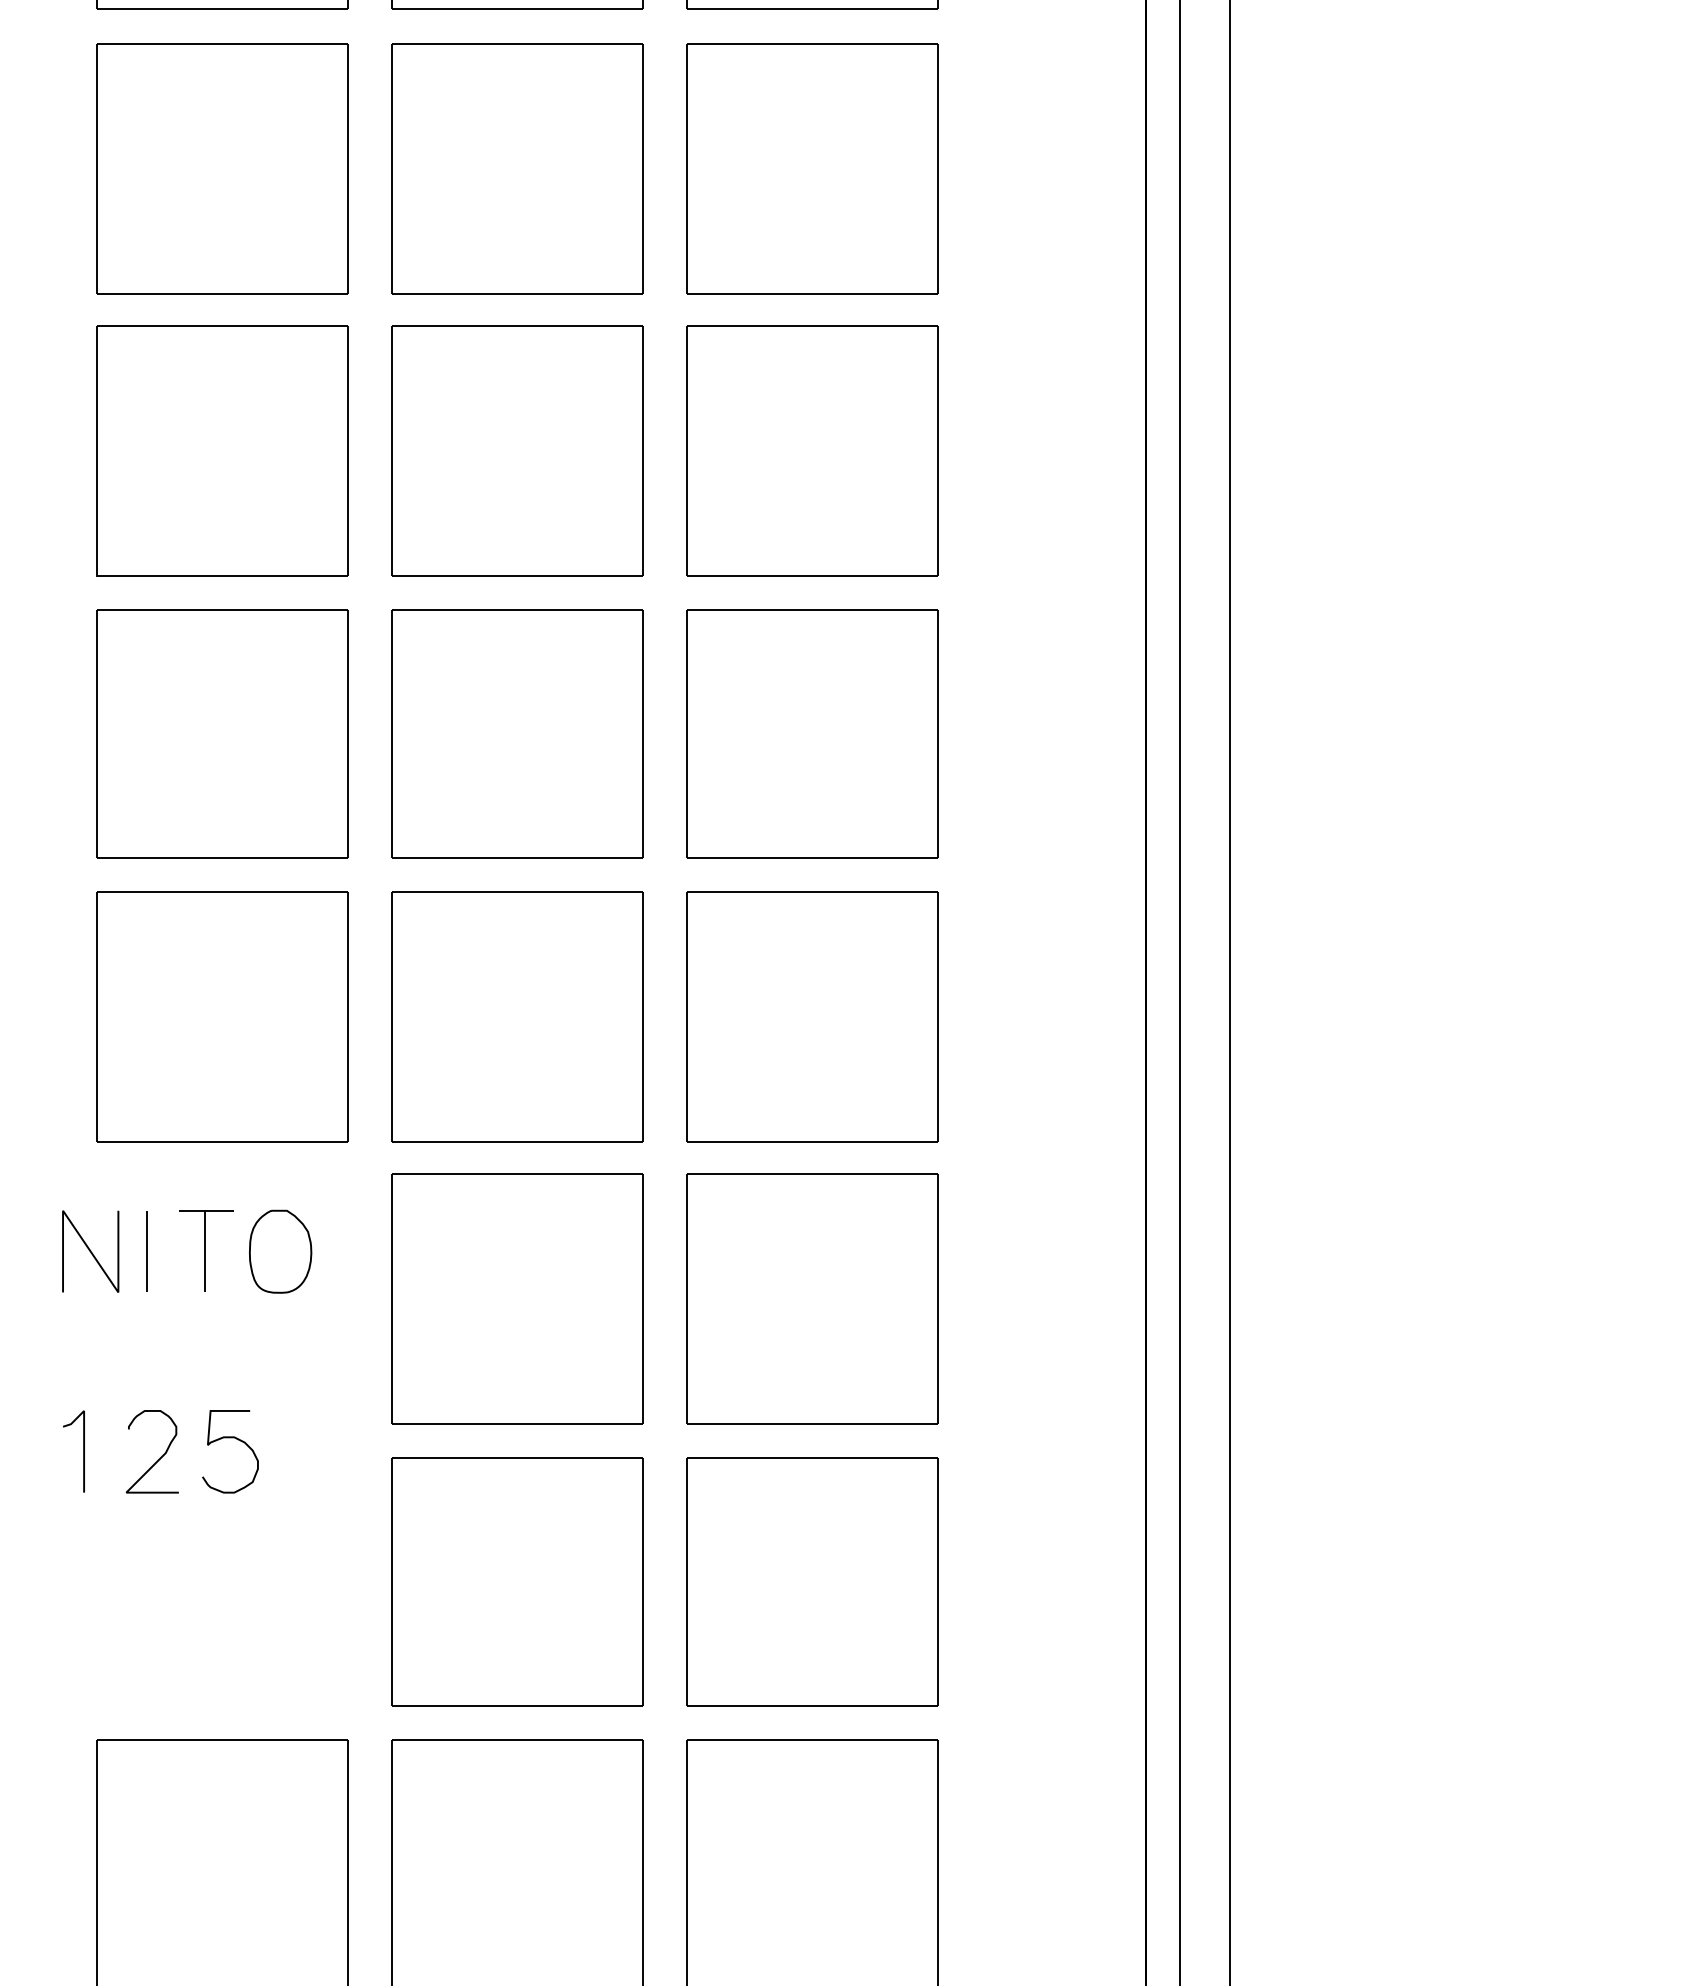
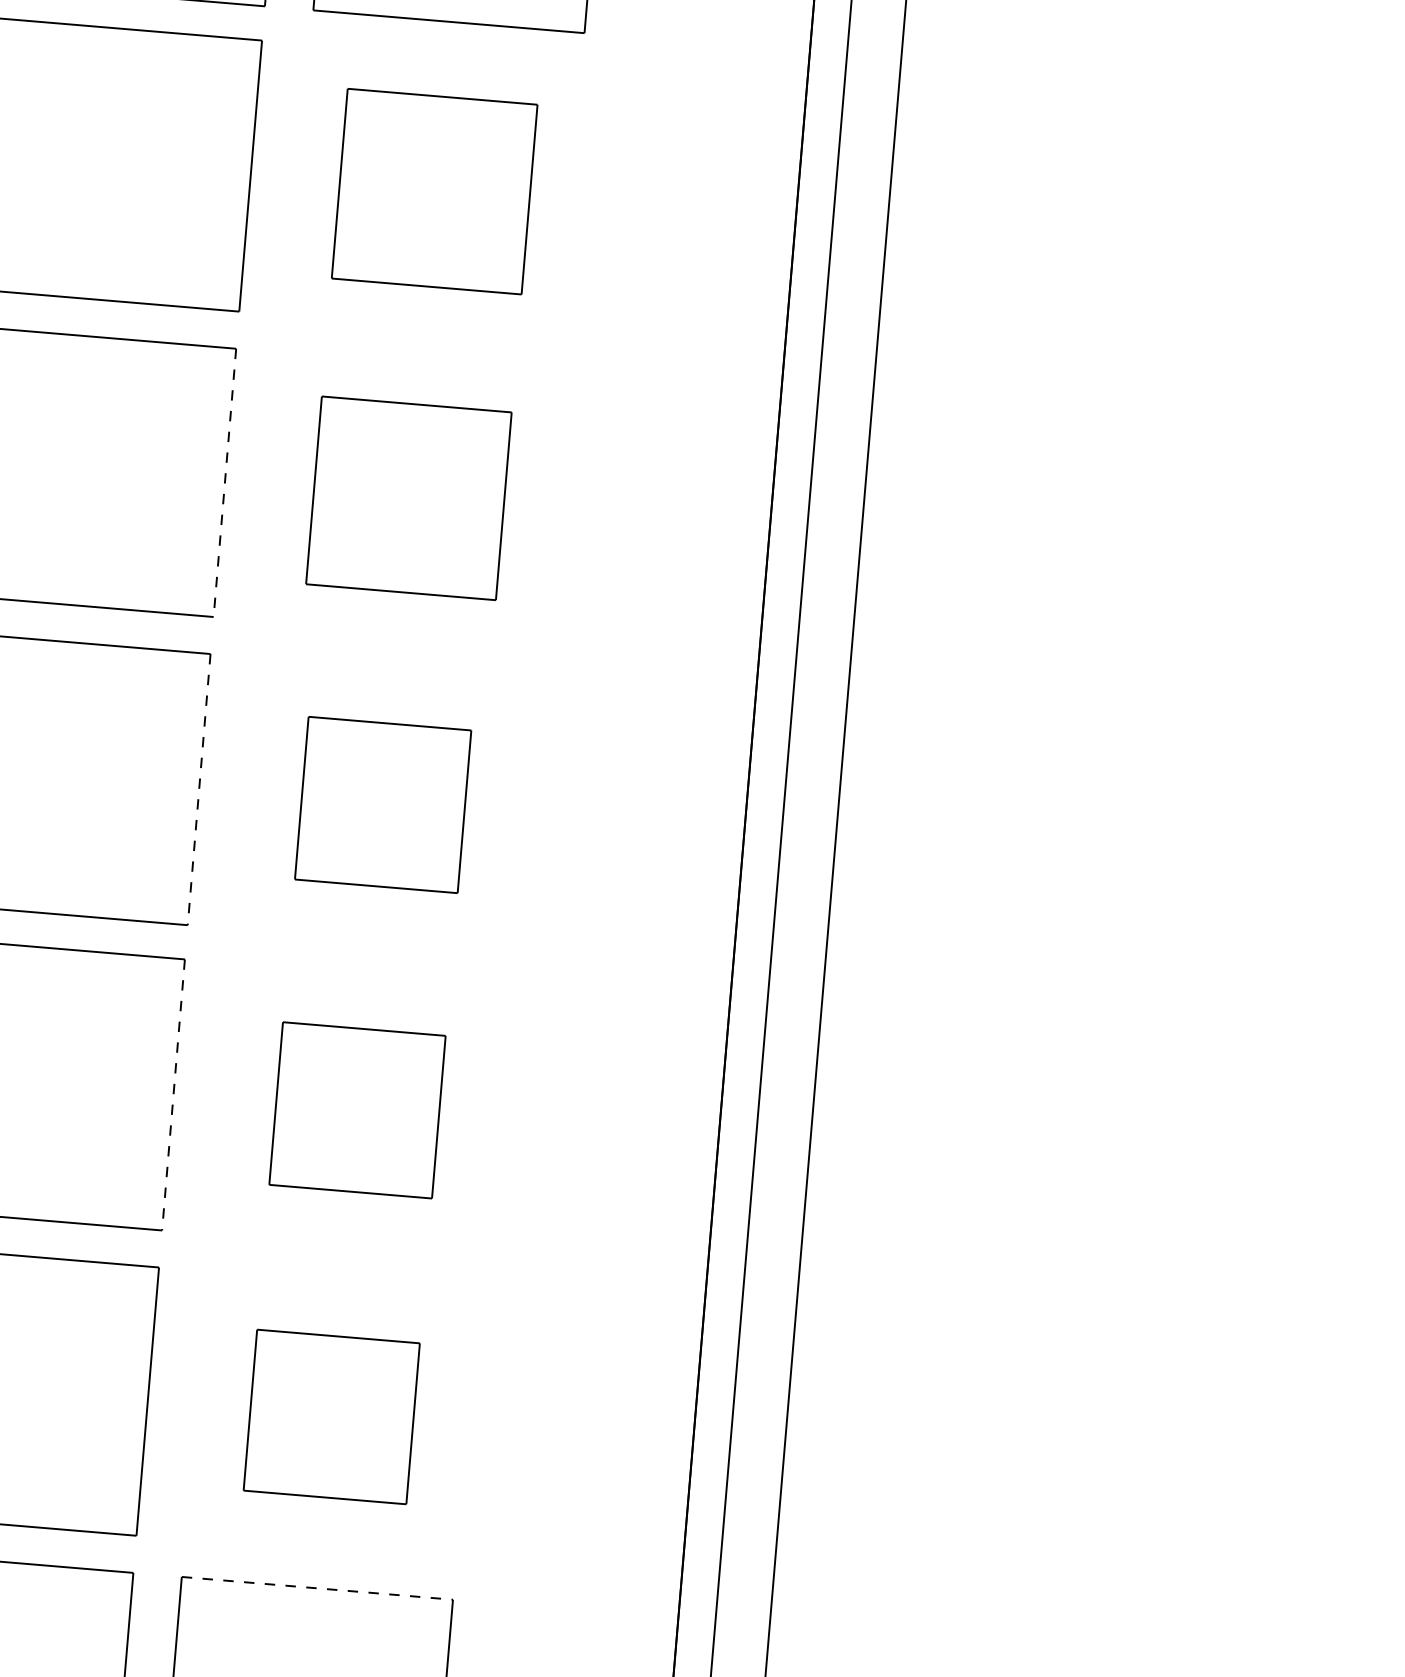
part: (812, 450) -> (434, 191), size x0.7
line: (642, 733) -> (224, 482), solid -> dashed
part: (812, 733) -> (408, 497), size x0.7
part: (812, 1016) -> (383, 804), size x0.6
line: (642, 1017) -> (198, 789), solid -> dashed
part: (812, 1298) -> (357, 1109), size x0.6
line: (642, 1299) -> (173, 1095), solid -> dashed
part: (812, 1581) -> (331, 1416), size x0.6
line: (813, 1740) -> (318, 1588), solid -> dashed

